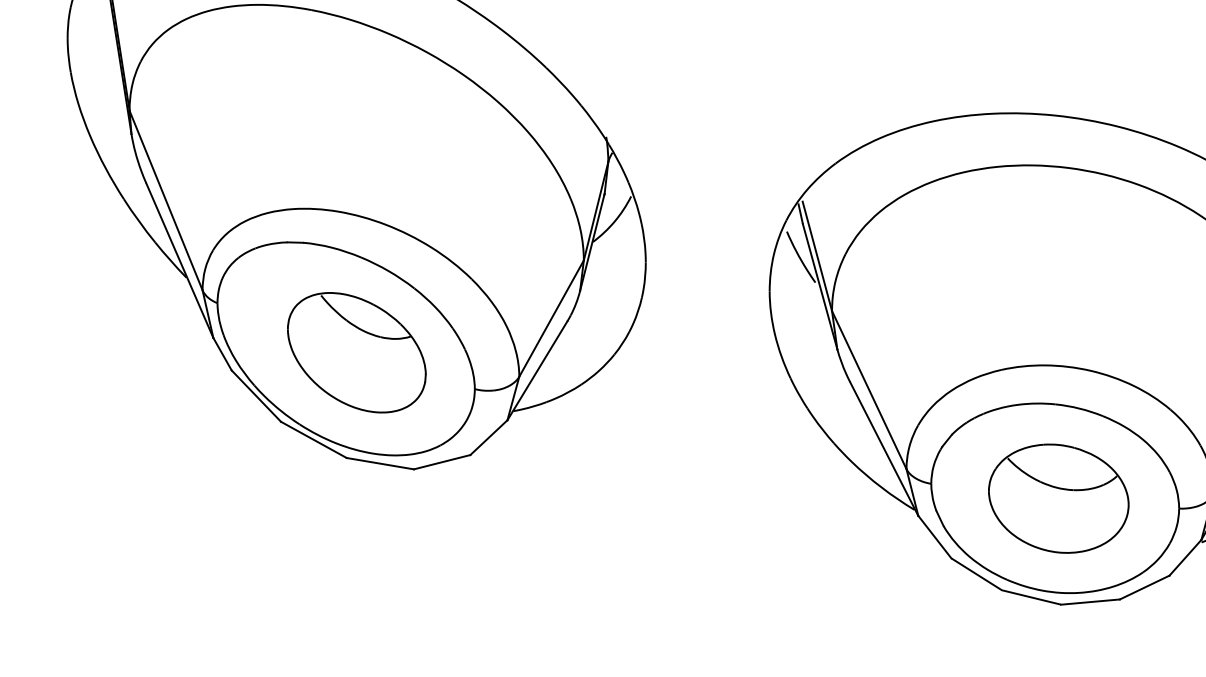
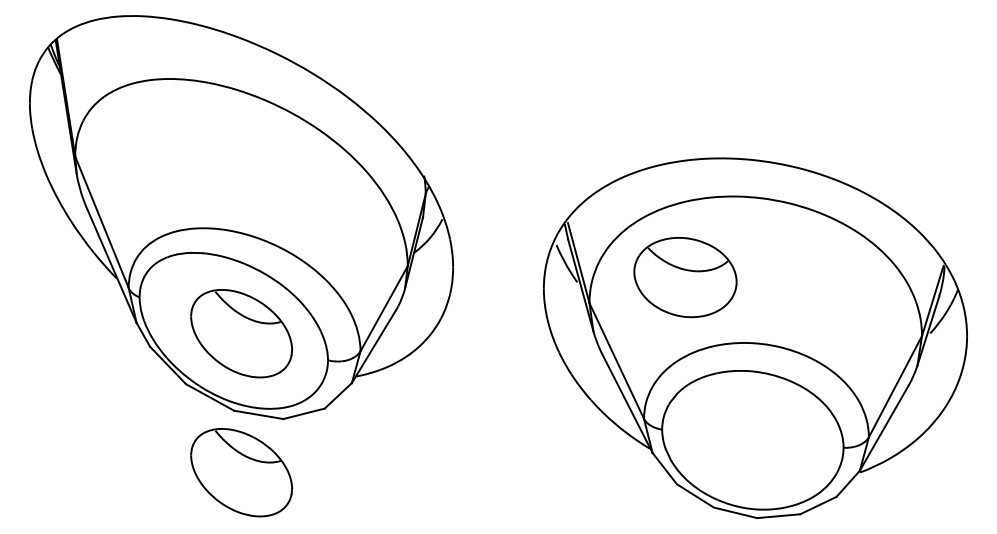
part: (1058, 498) -> (685, 277), moved
part: (356, 542) -> (241, 472), added

